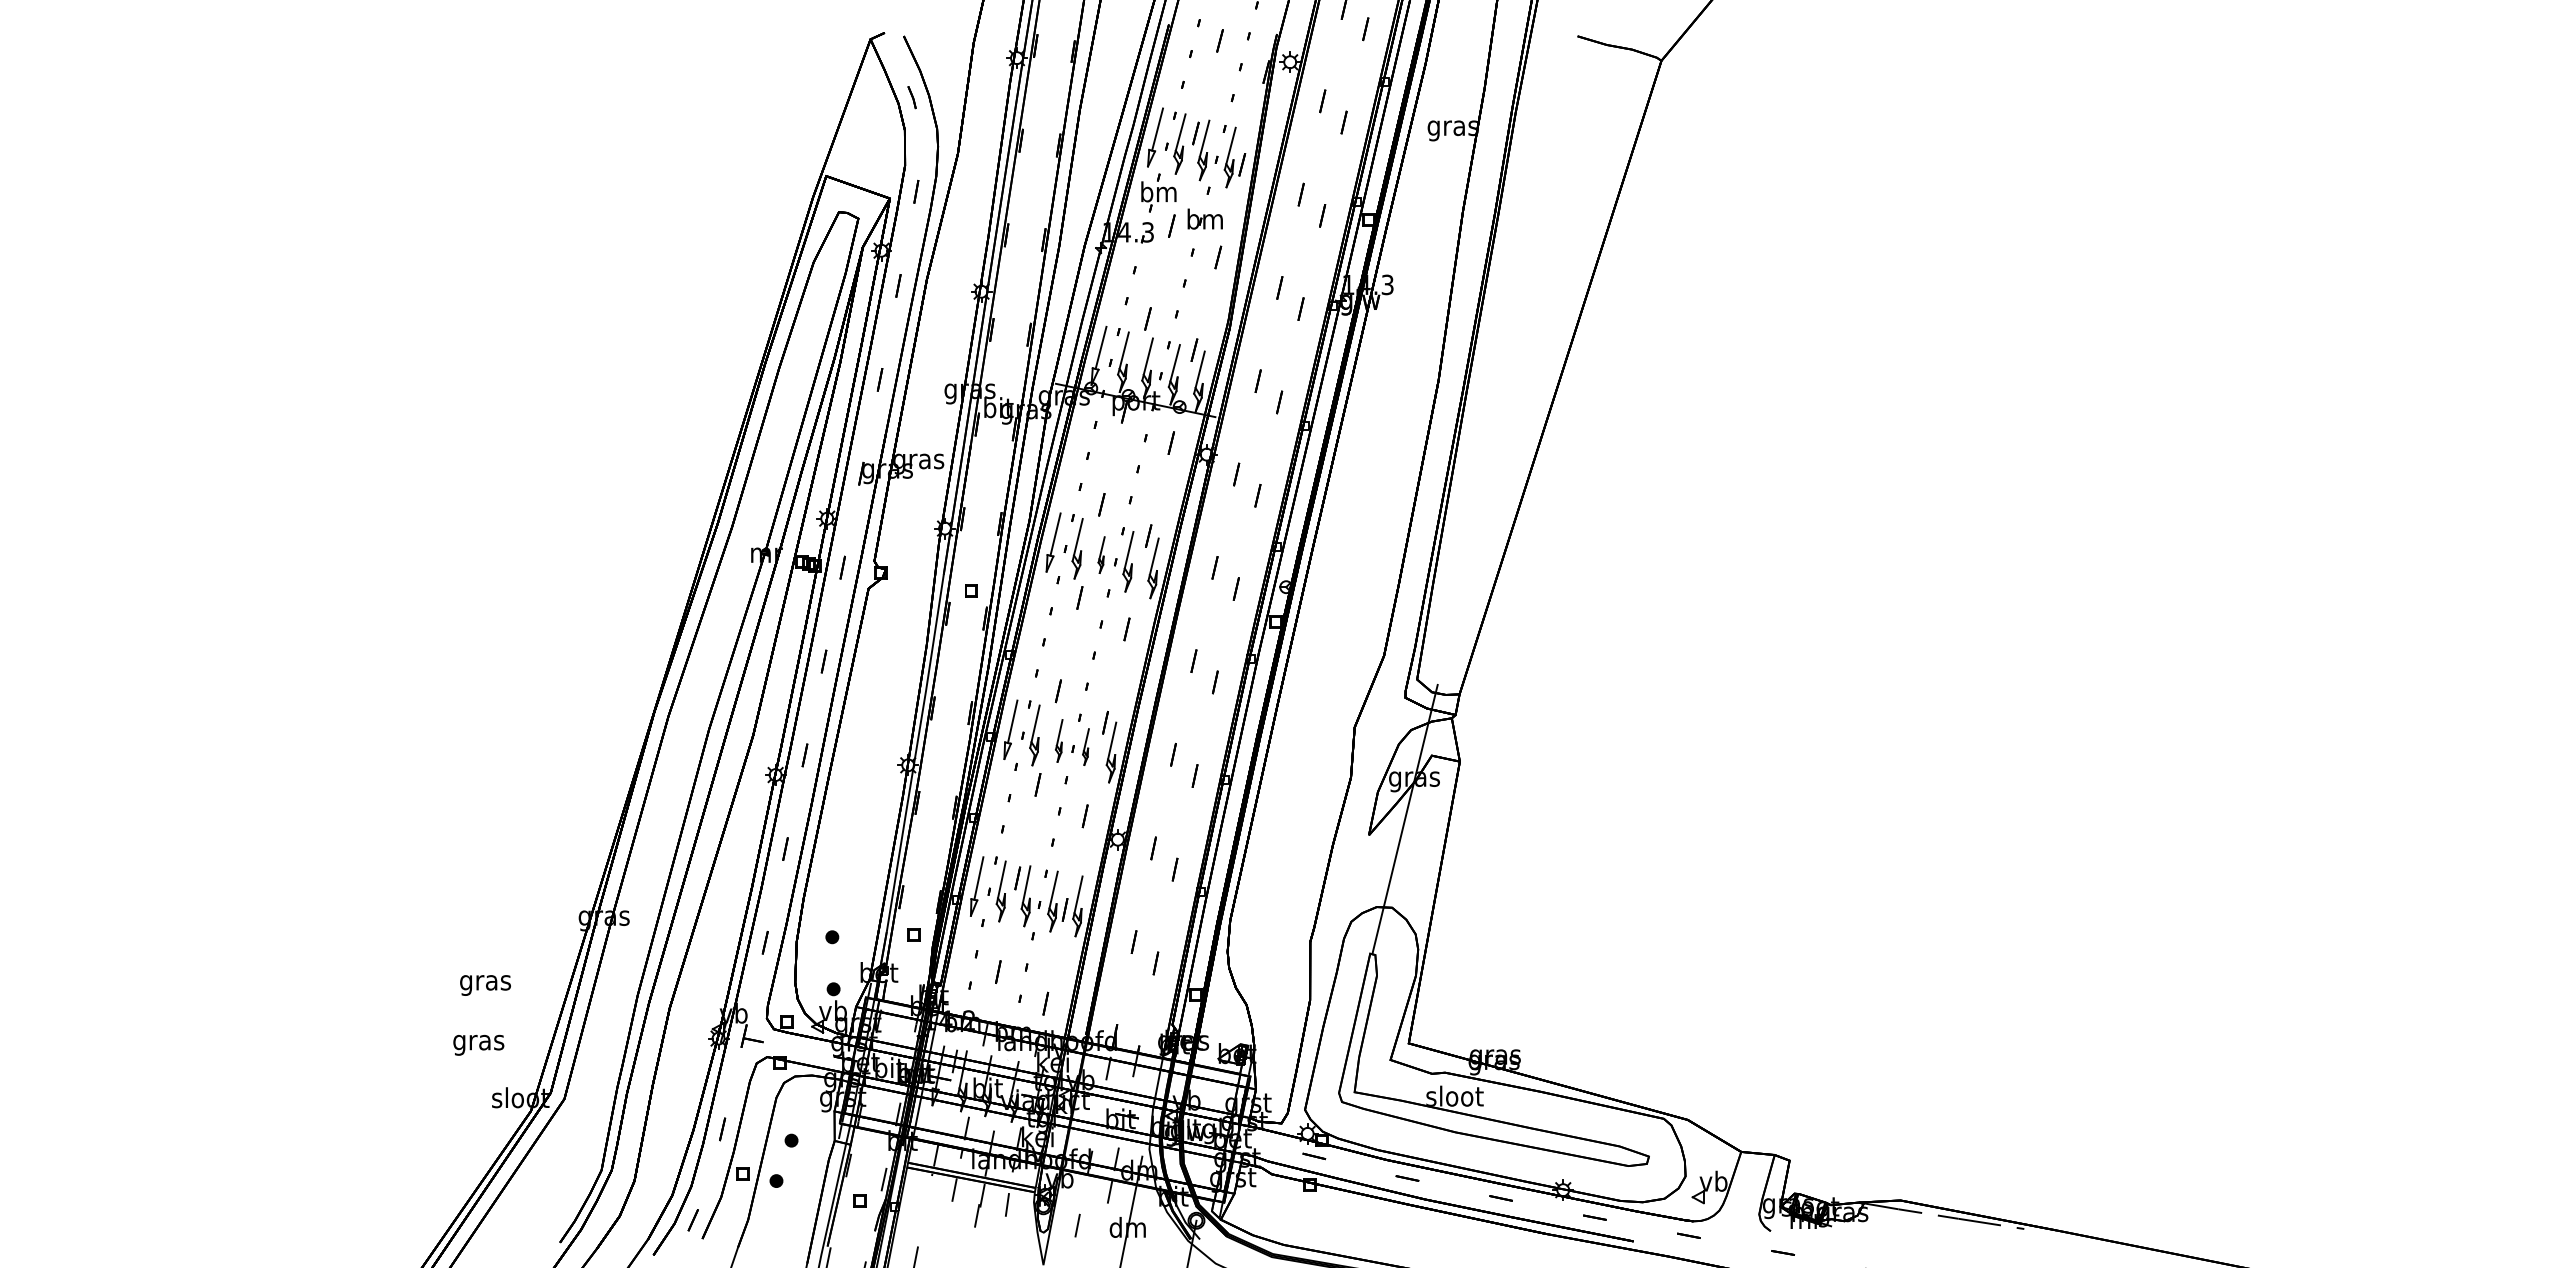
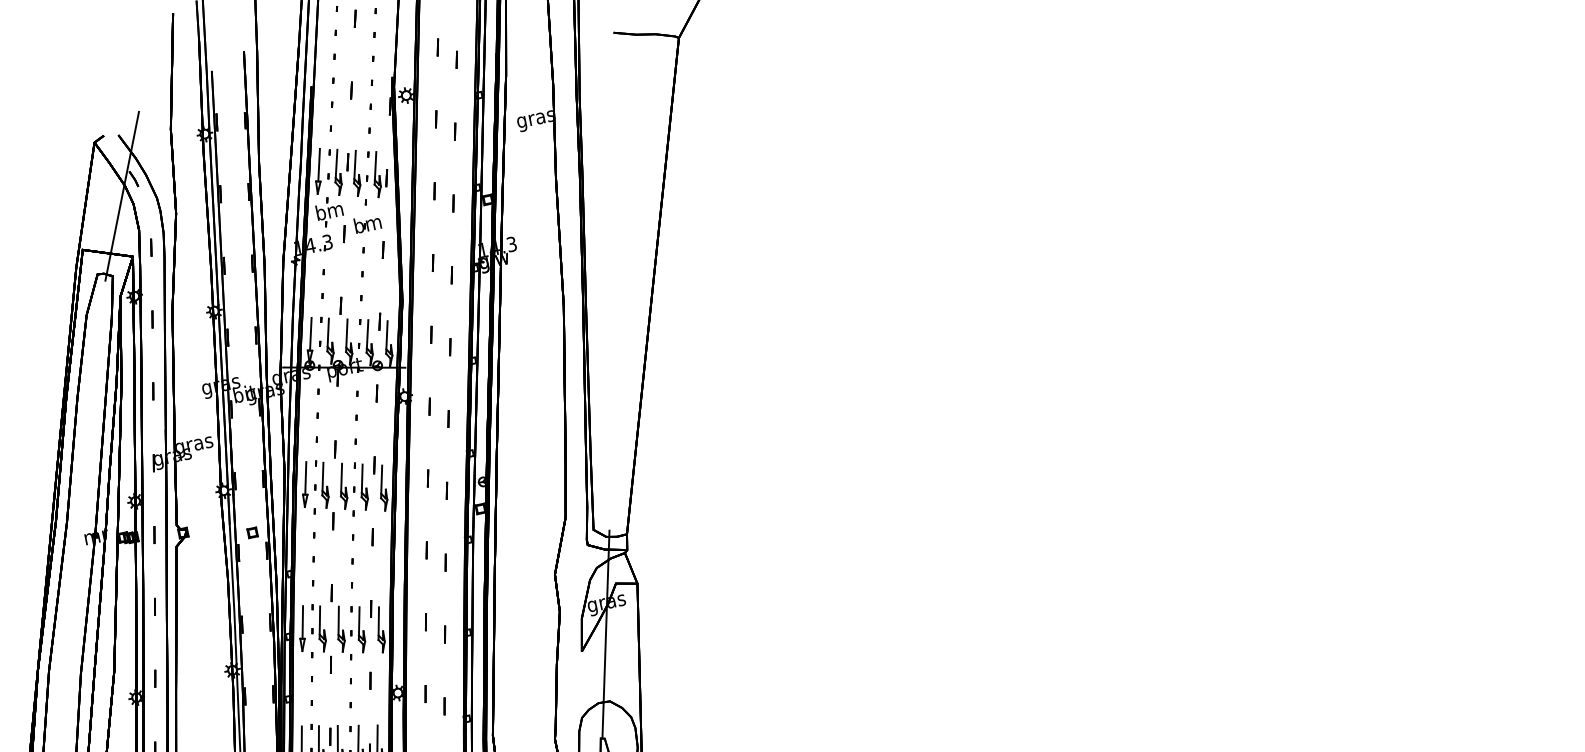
line: (891, 116) -> (121, 196), added
part: (1101, 554) -> (342, 486), size x1.67
part: (1058, 740) -> (339, 629), size x1.43
part: (1085, 746) -> (360, 629), size x1.67

